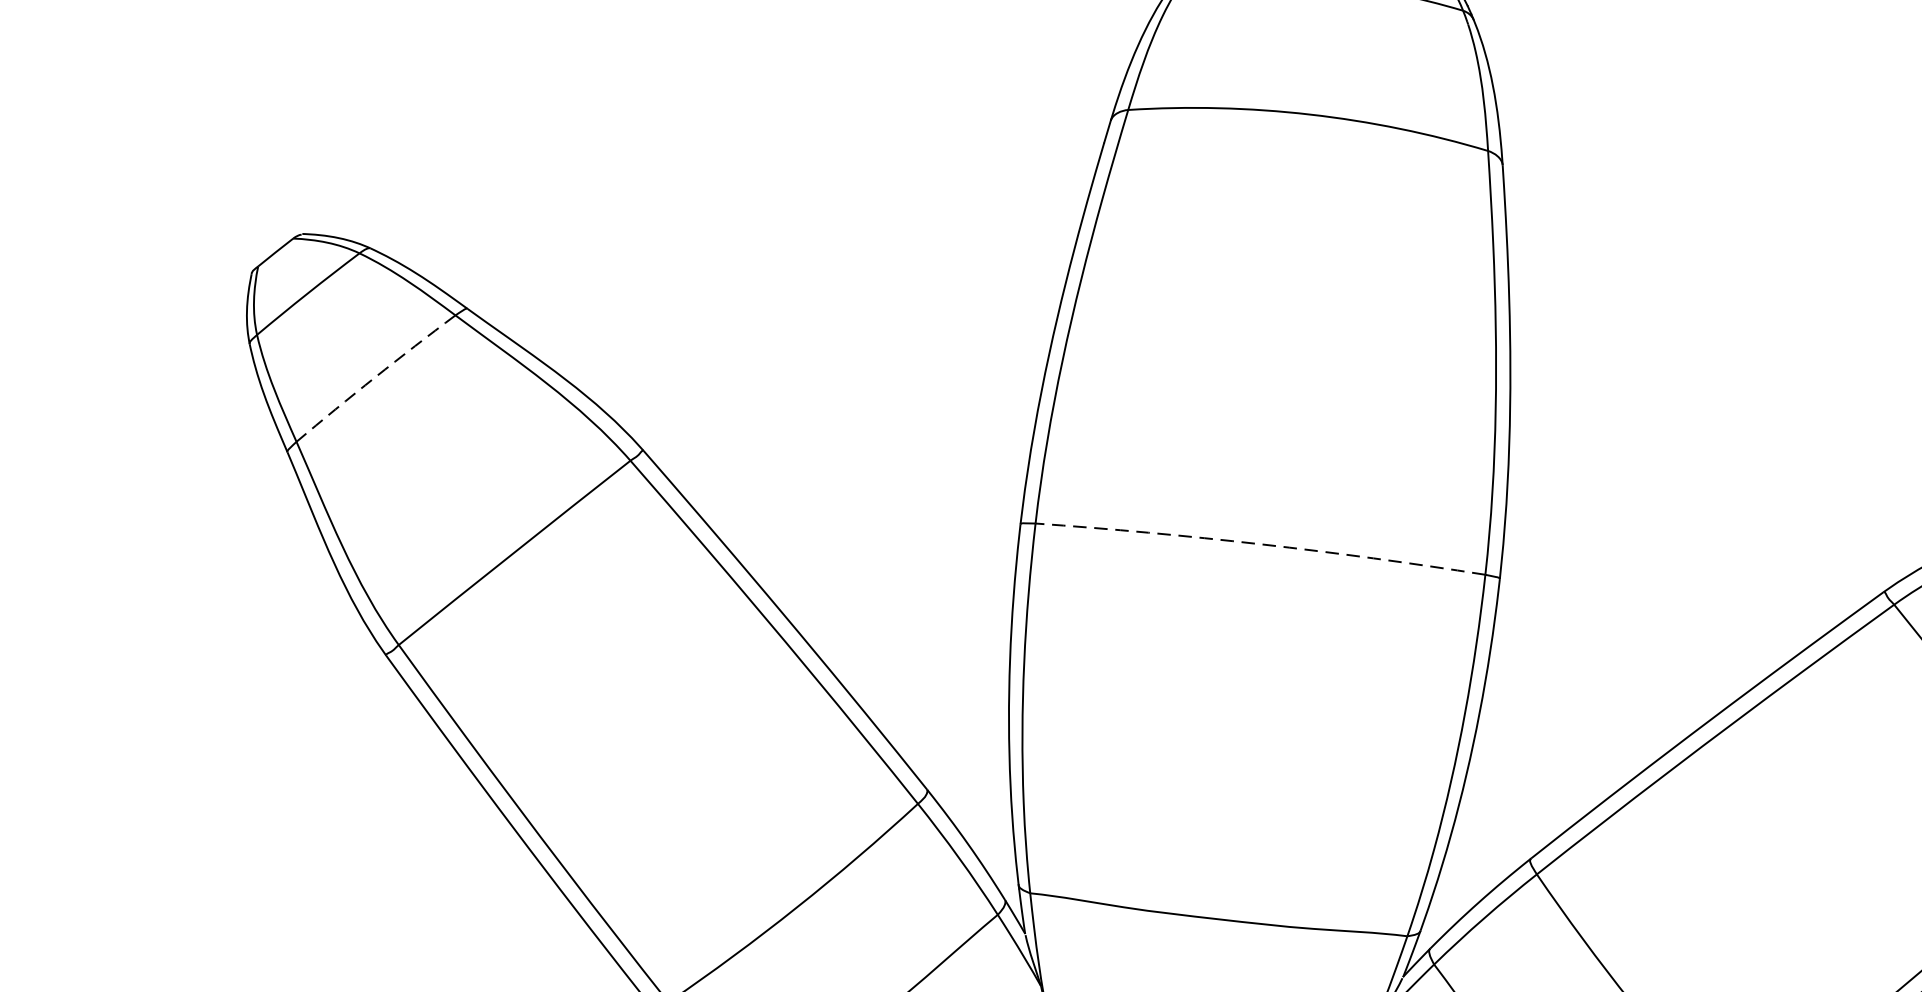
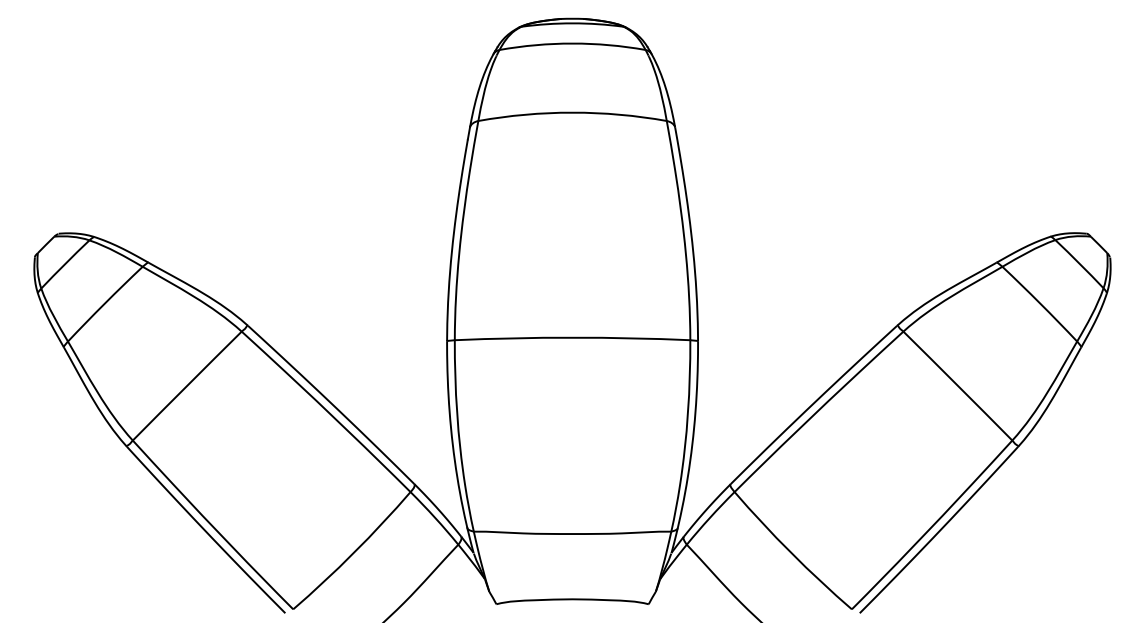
arc: (374, 377) -> (104, 303), dashed -> solid
arc: (1260, 543) -> (572, 337), dashed -> solid

